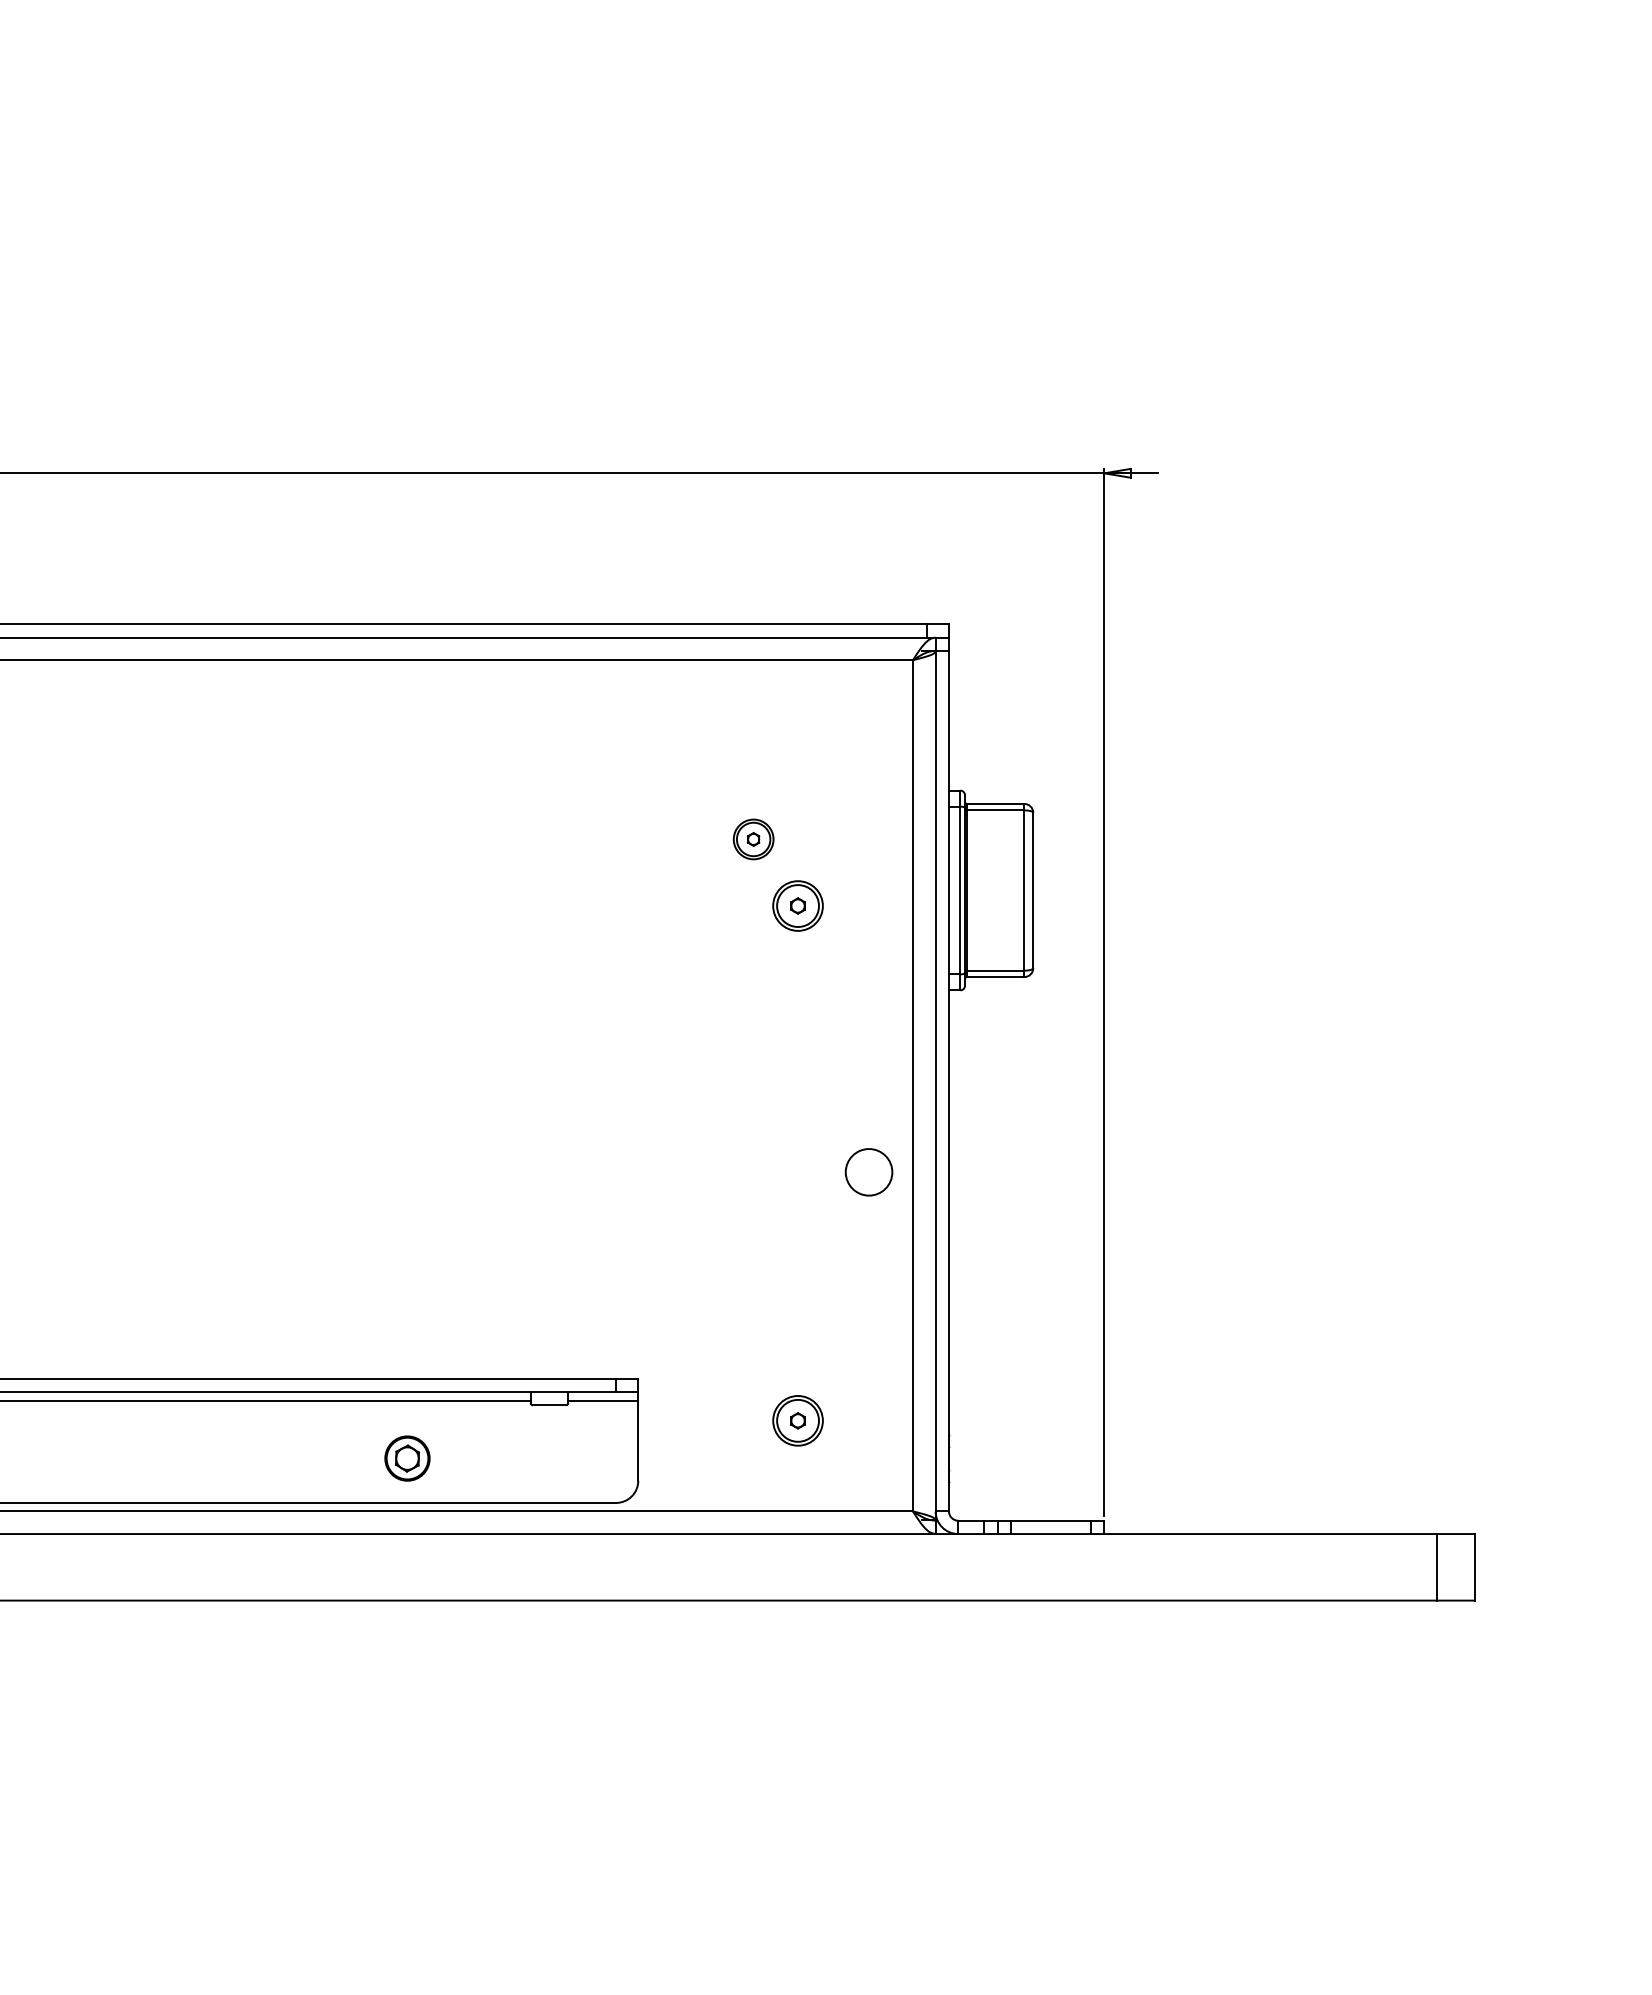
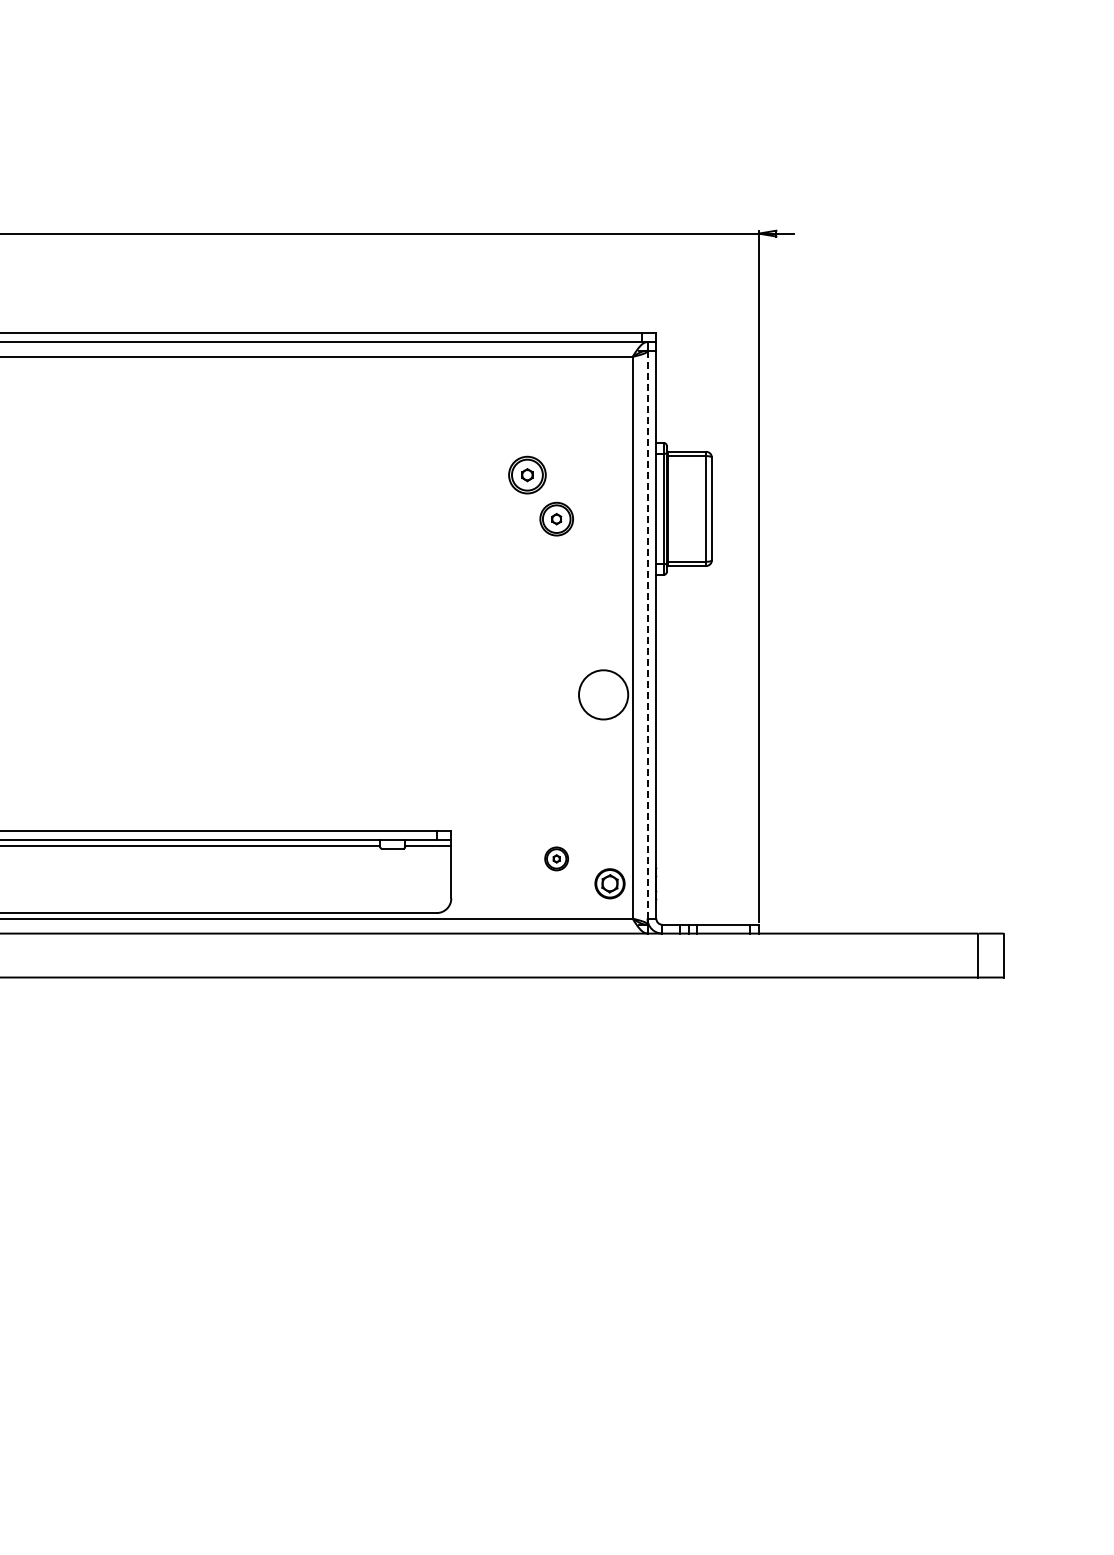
part: (753, 839) -> (527, 475), size x1.4
line: (935, 1080) -> (647, 634), solid -> dashed
circle: (868, 1171) -> (603, 694), size x1.6
part: (797, 1420) -> (556, 858), size x0.7
part: (406, 1458) -> (609, 883), moved

